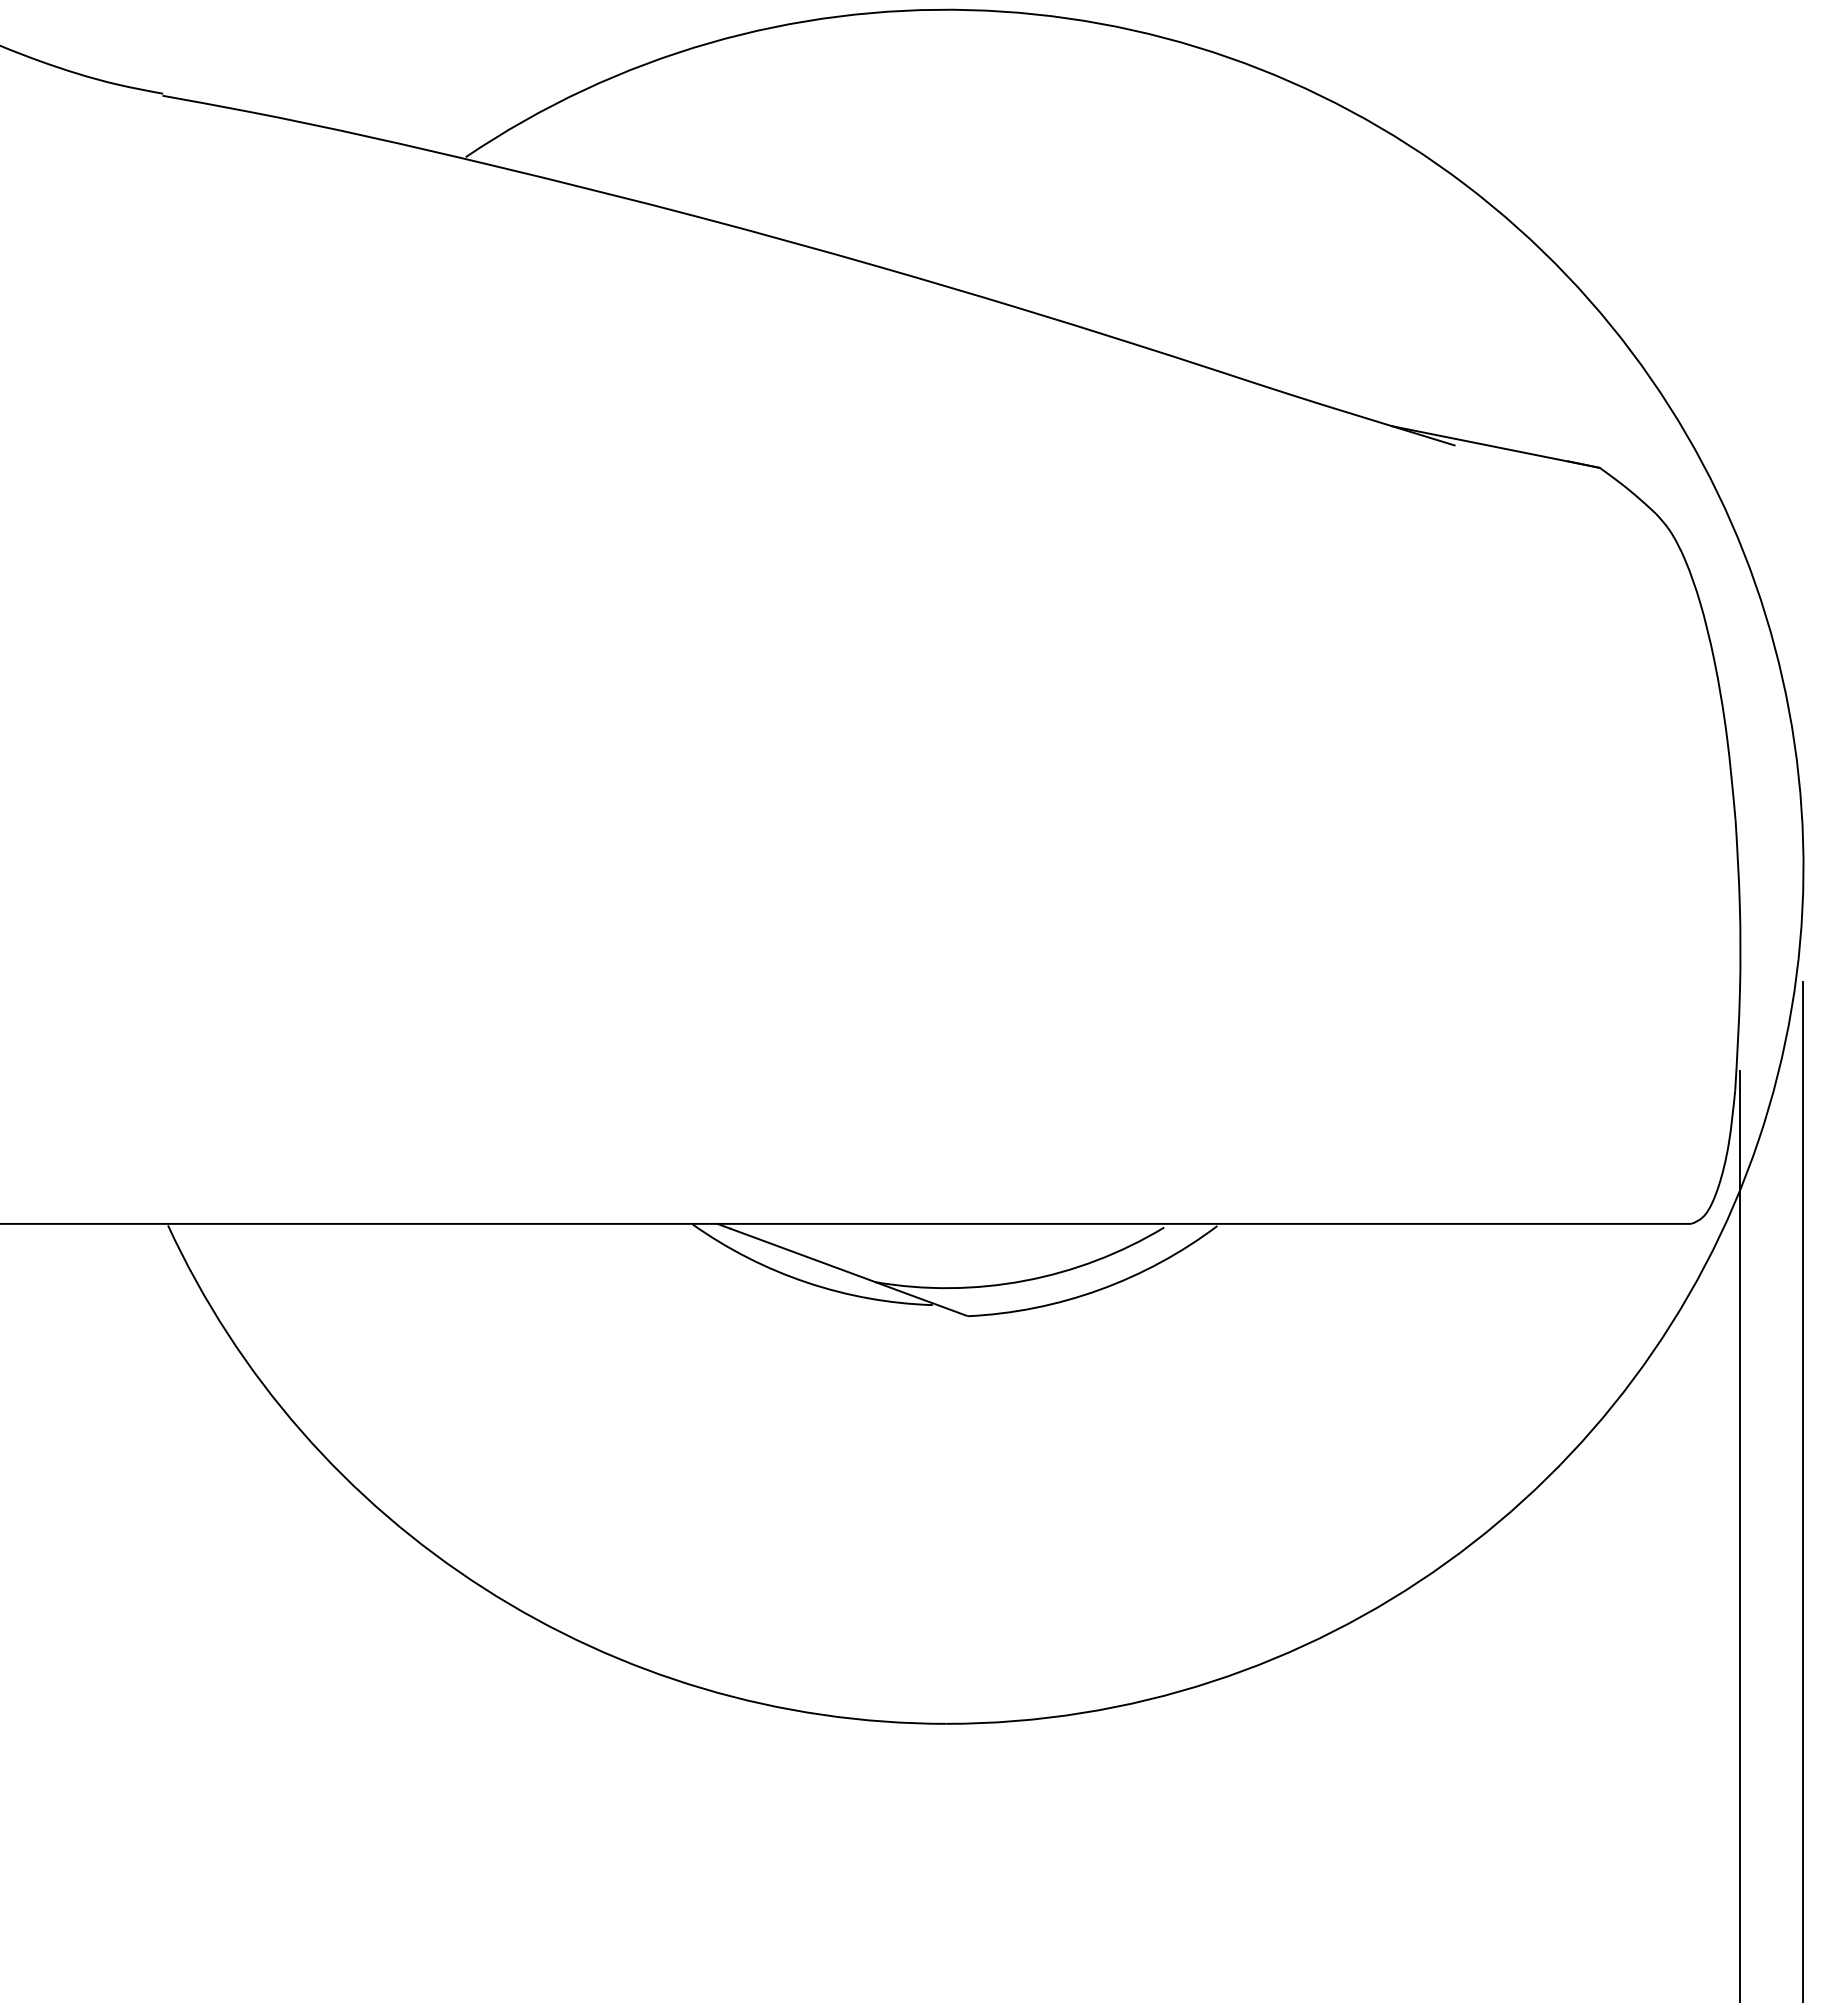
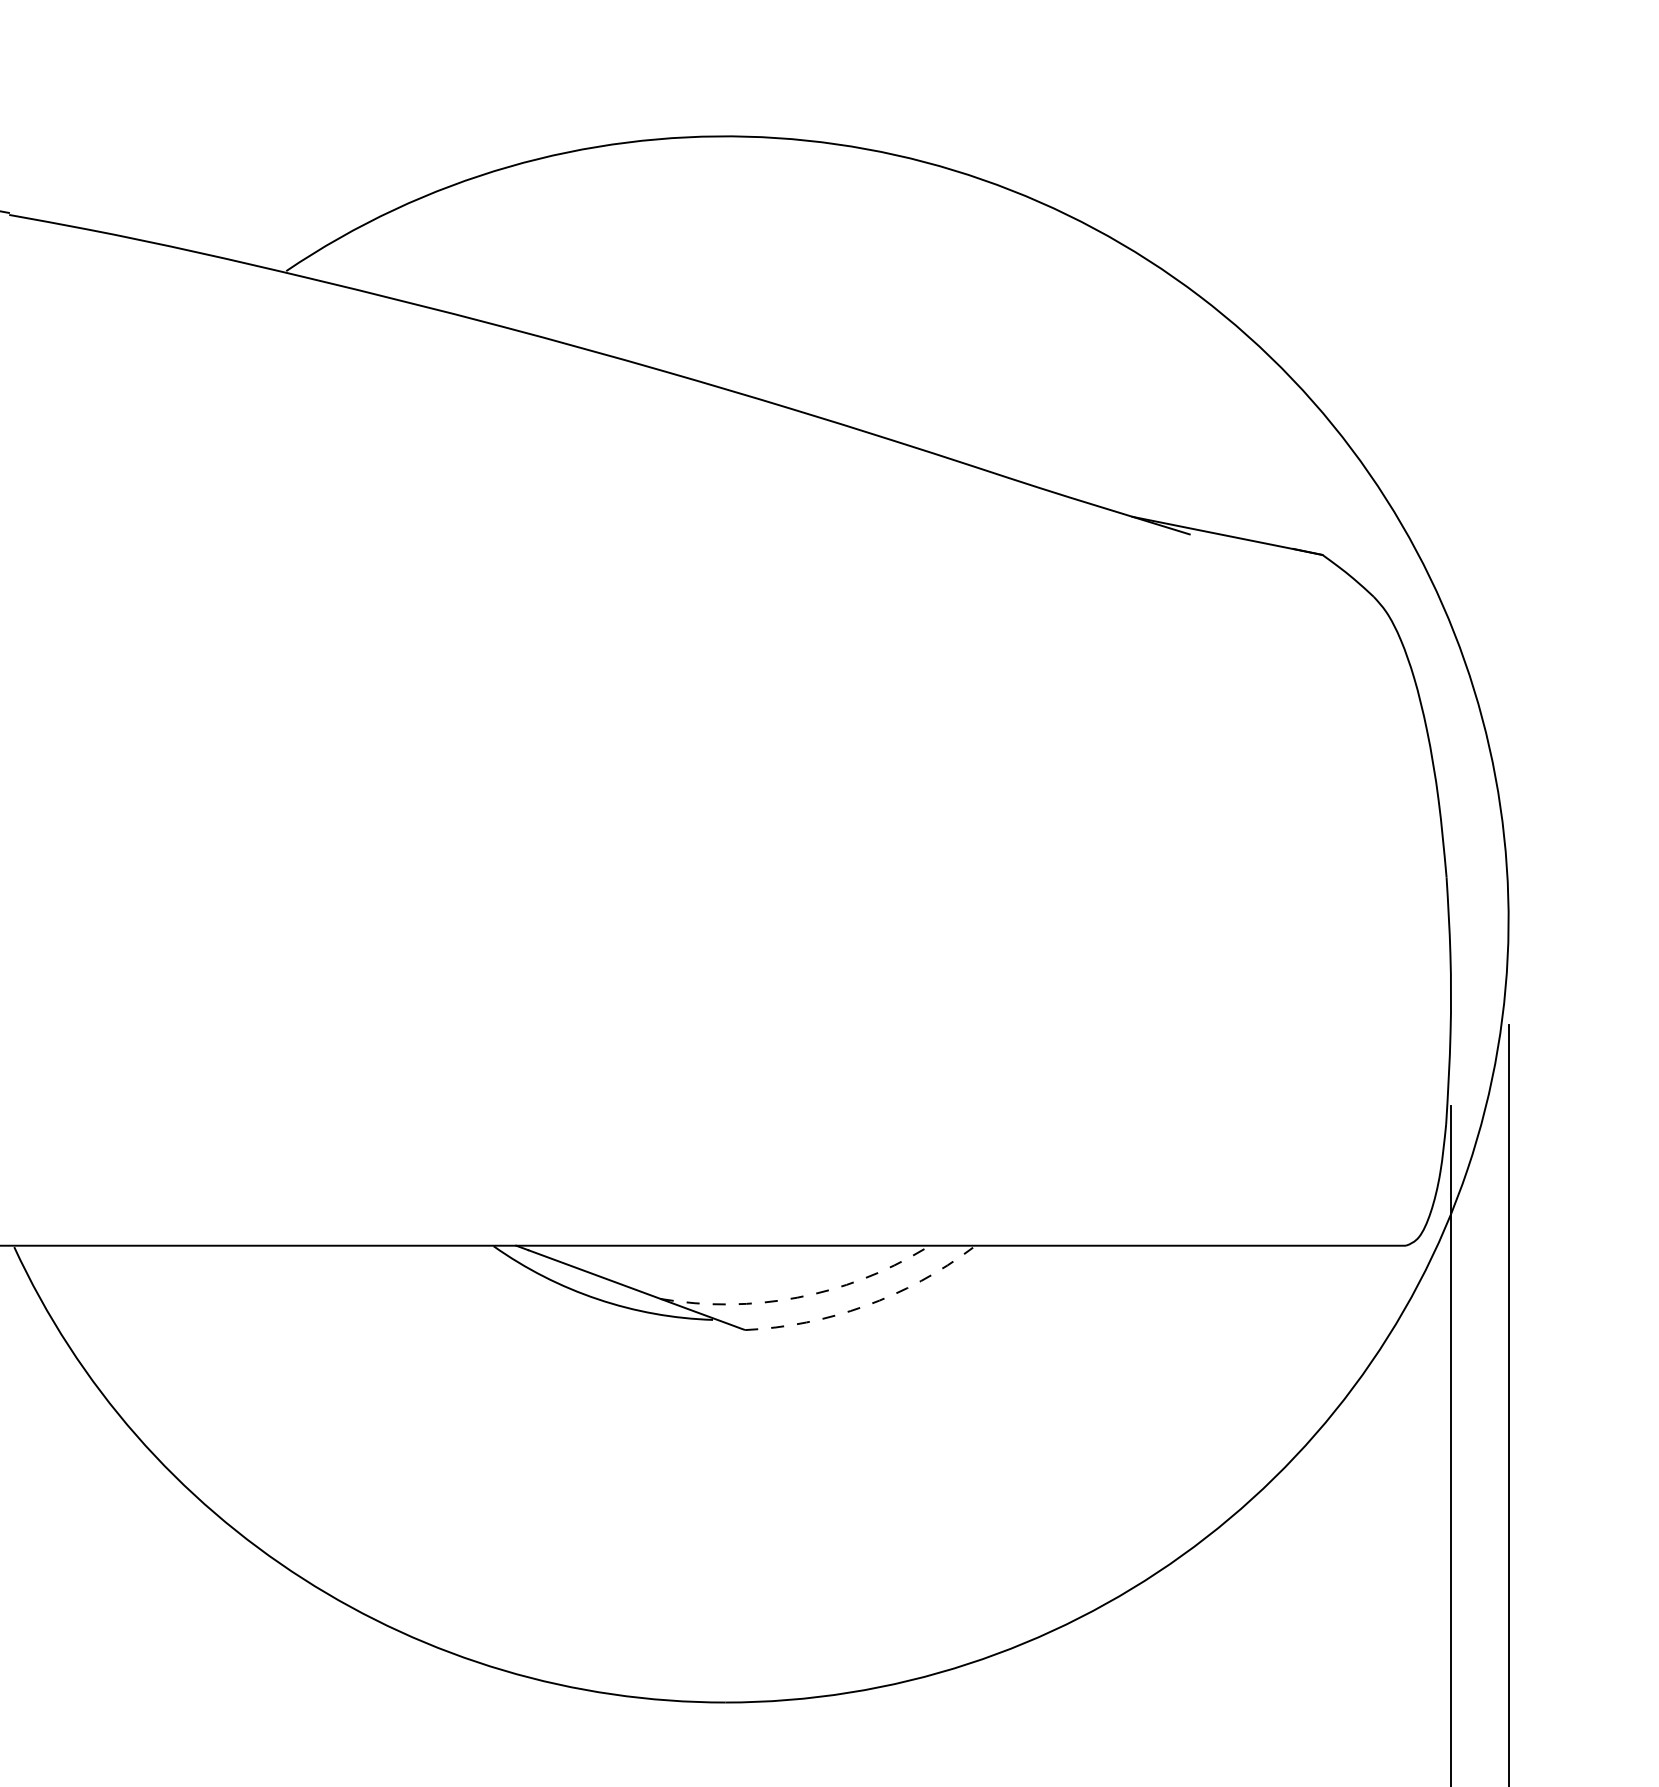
arc: (1024, 1280) -> (796, 1297), solid -> dashed
arc: (1099, 1289) -> (865, 1305), solid -> dashed

